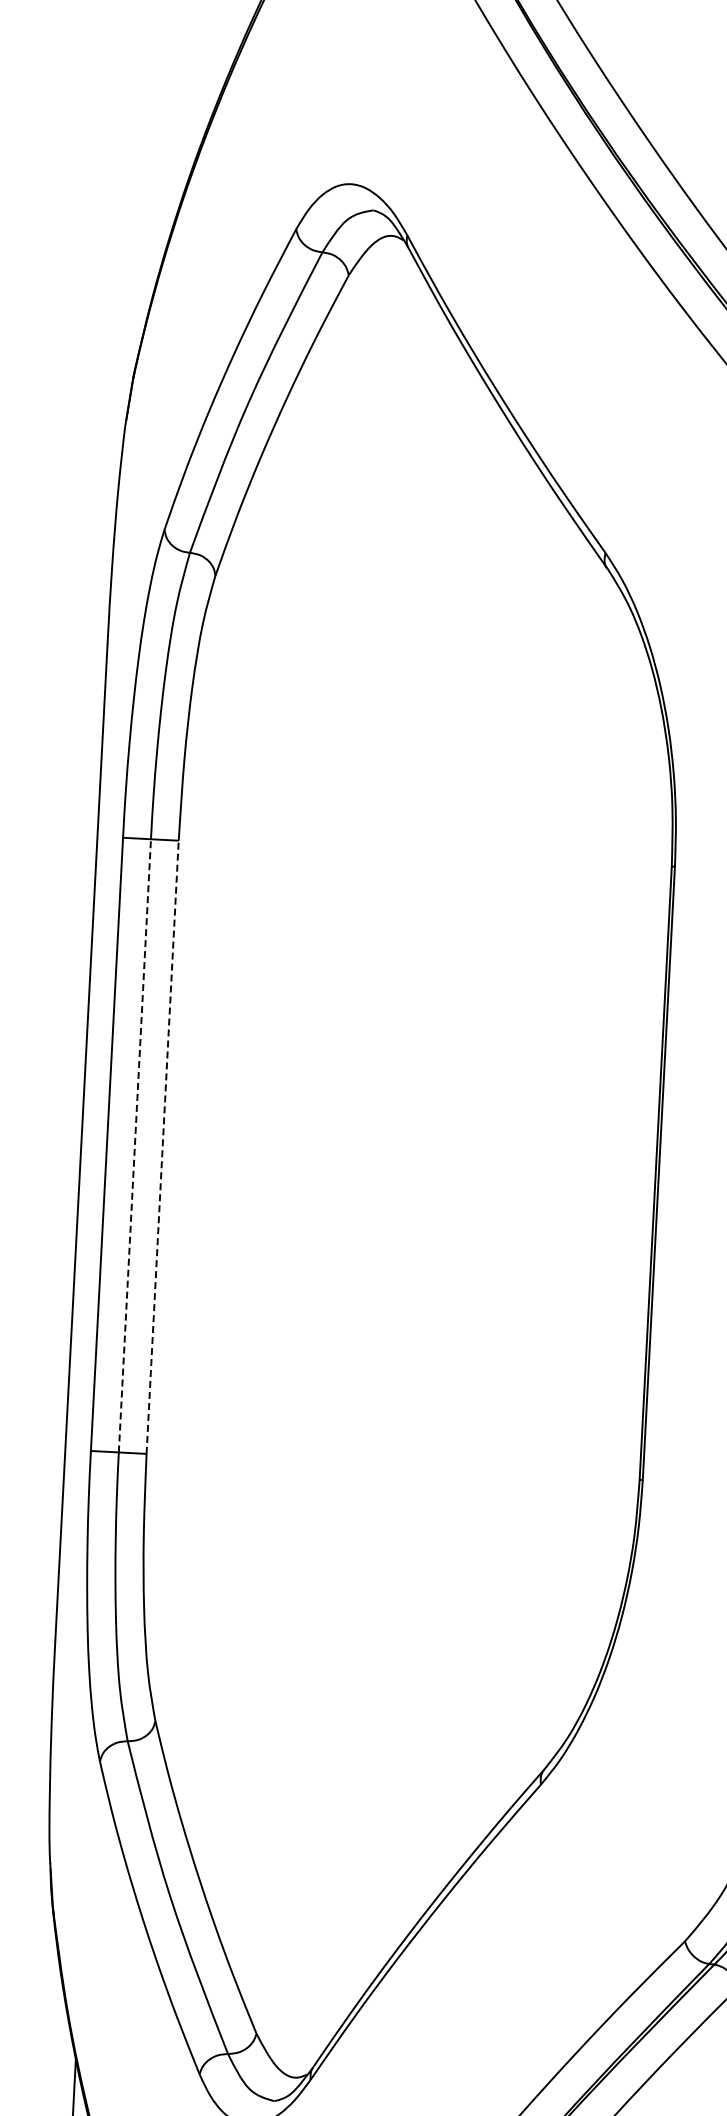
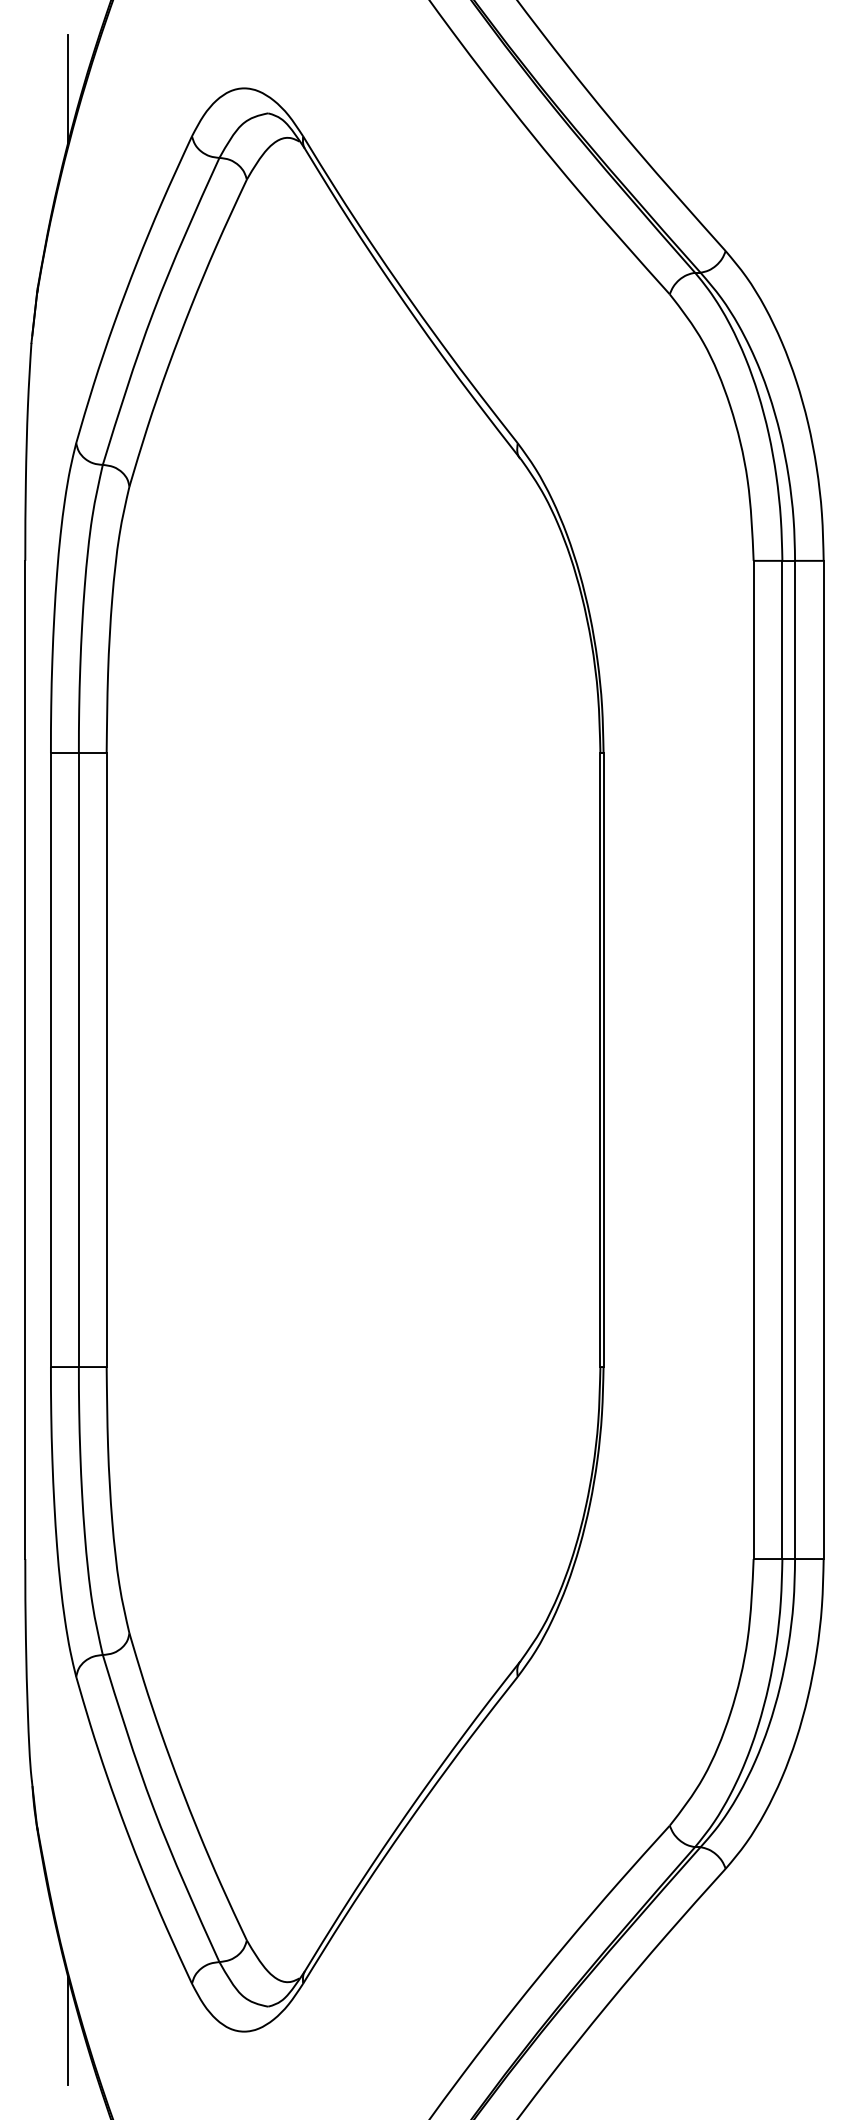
line: (174, 176) -> (67, 89), added
line: (134, 1145) -> (78, 1059), dashed -> solid
line: (162, 1146) -> (106, 1059), dashed -> solid

